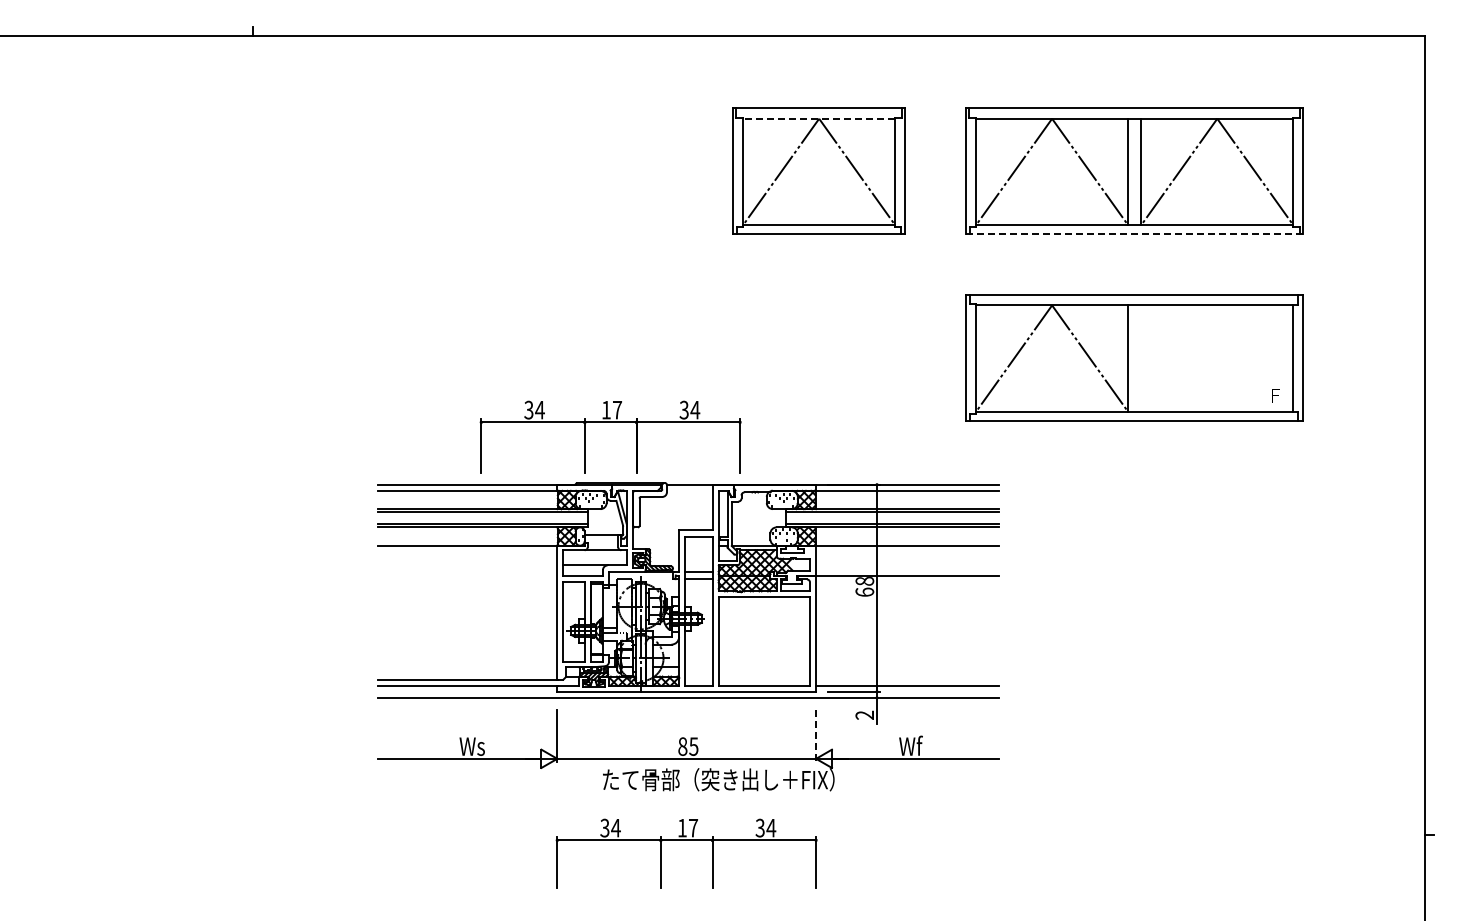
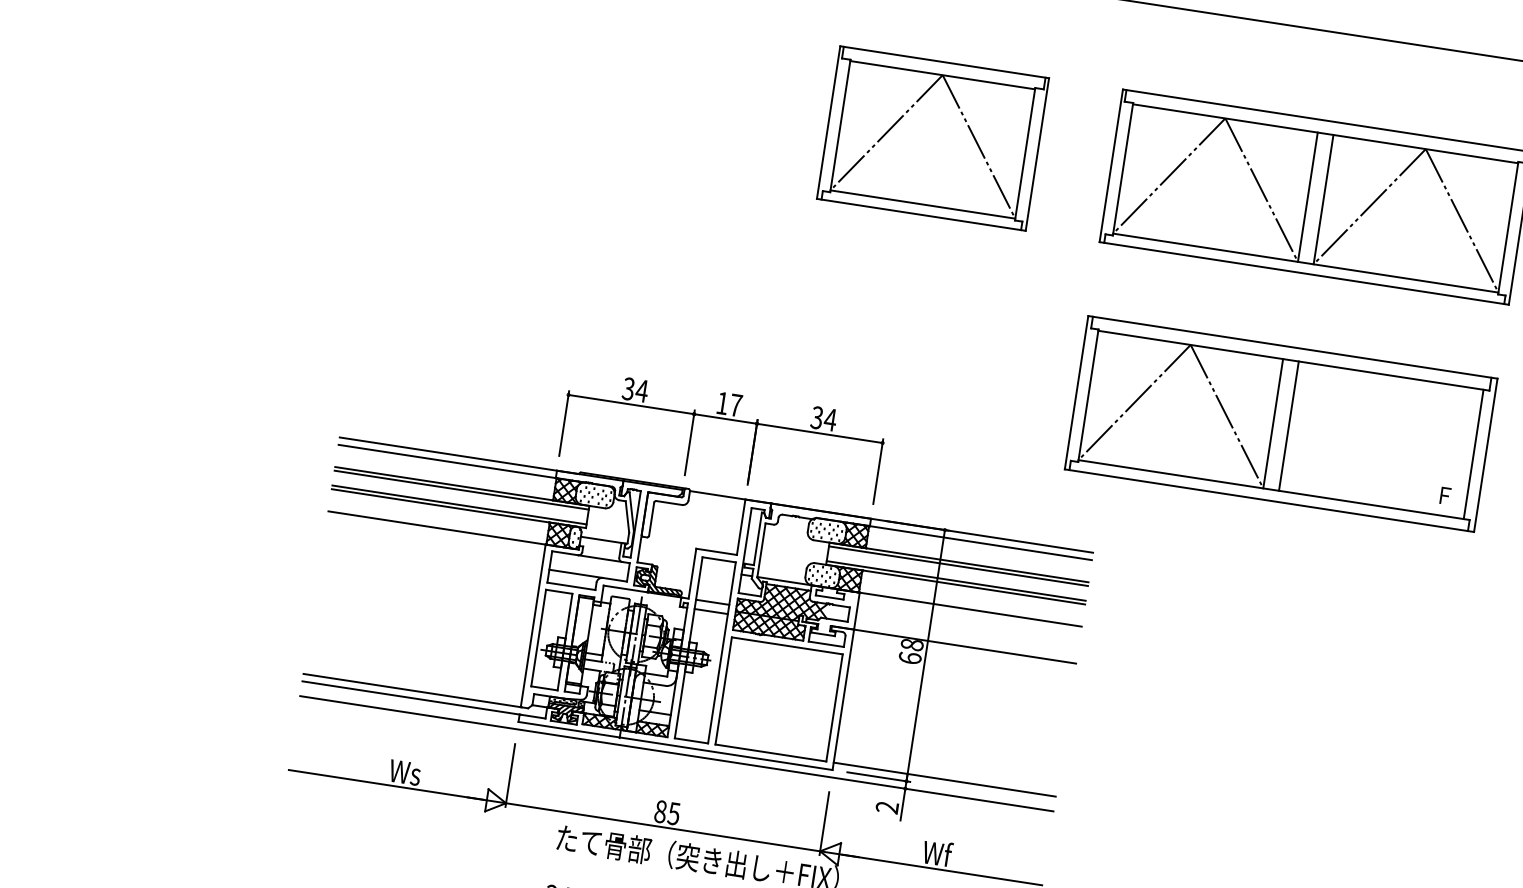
line: (818, 118) -> (941, 74), dashed -> solid
line: (1134, 233) -> (1304, 272), dashed -> solid
line: (1141, 358) -> (1289, 425), added
part: (610, 422) -> (725, 419), moved
line: (816, 735) -> (824, 823), dashed -> solid

